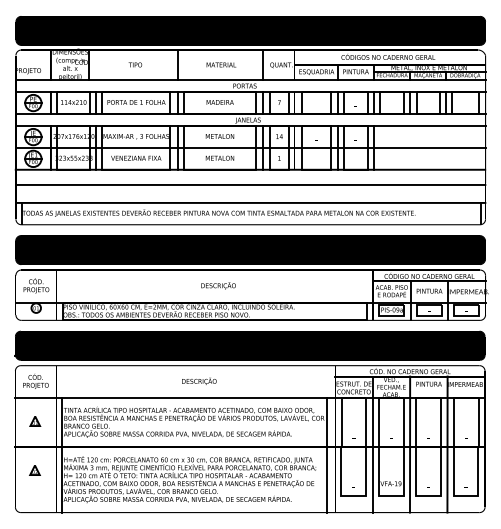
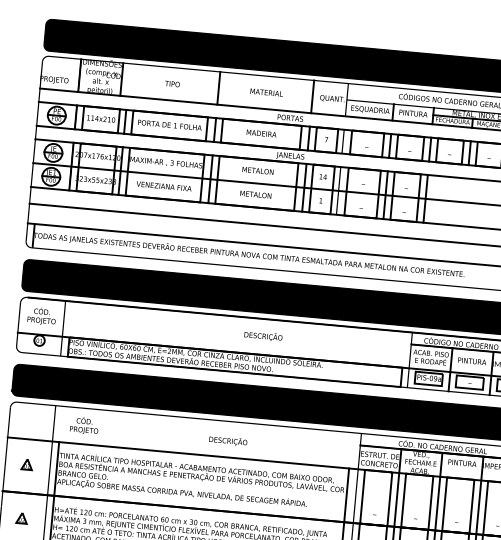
text: (218, 285) -> (263, 336), moved
text: (199, 380) -> (228, 440), moved
text: (35, 381) -> (84, 425), moved

